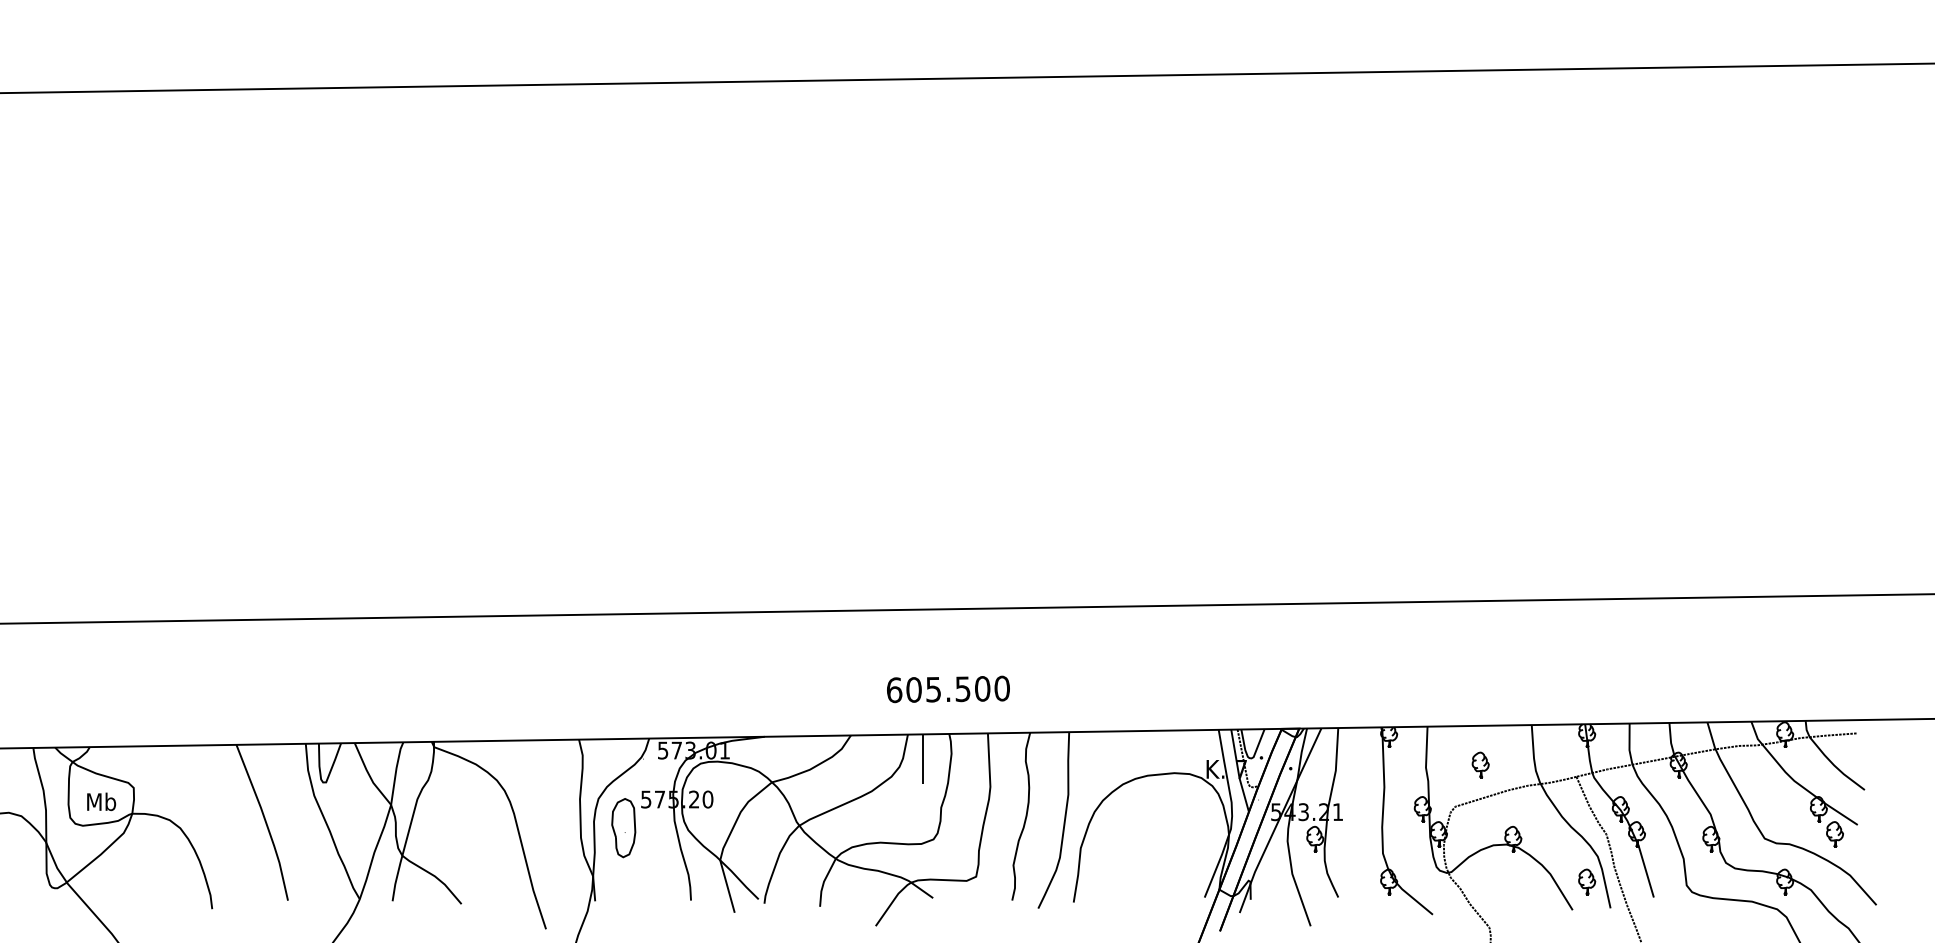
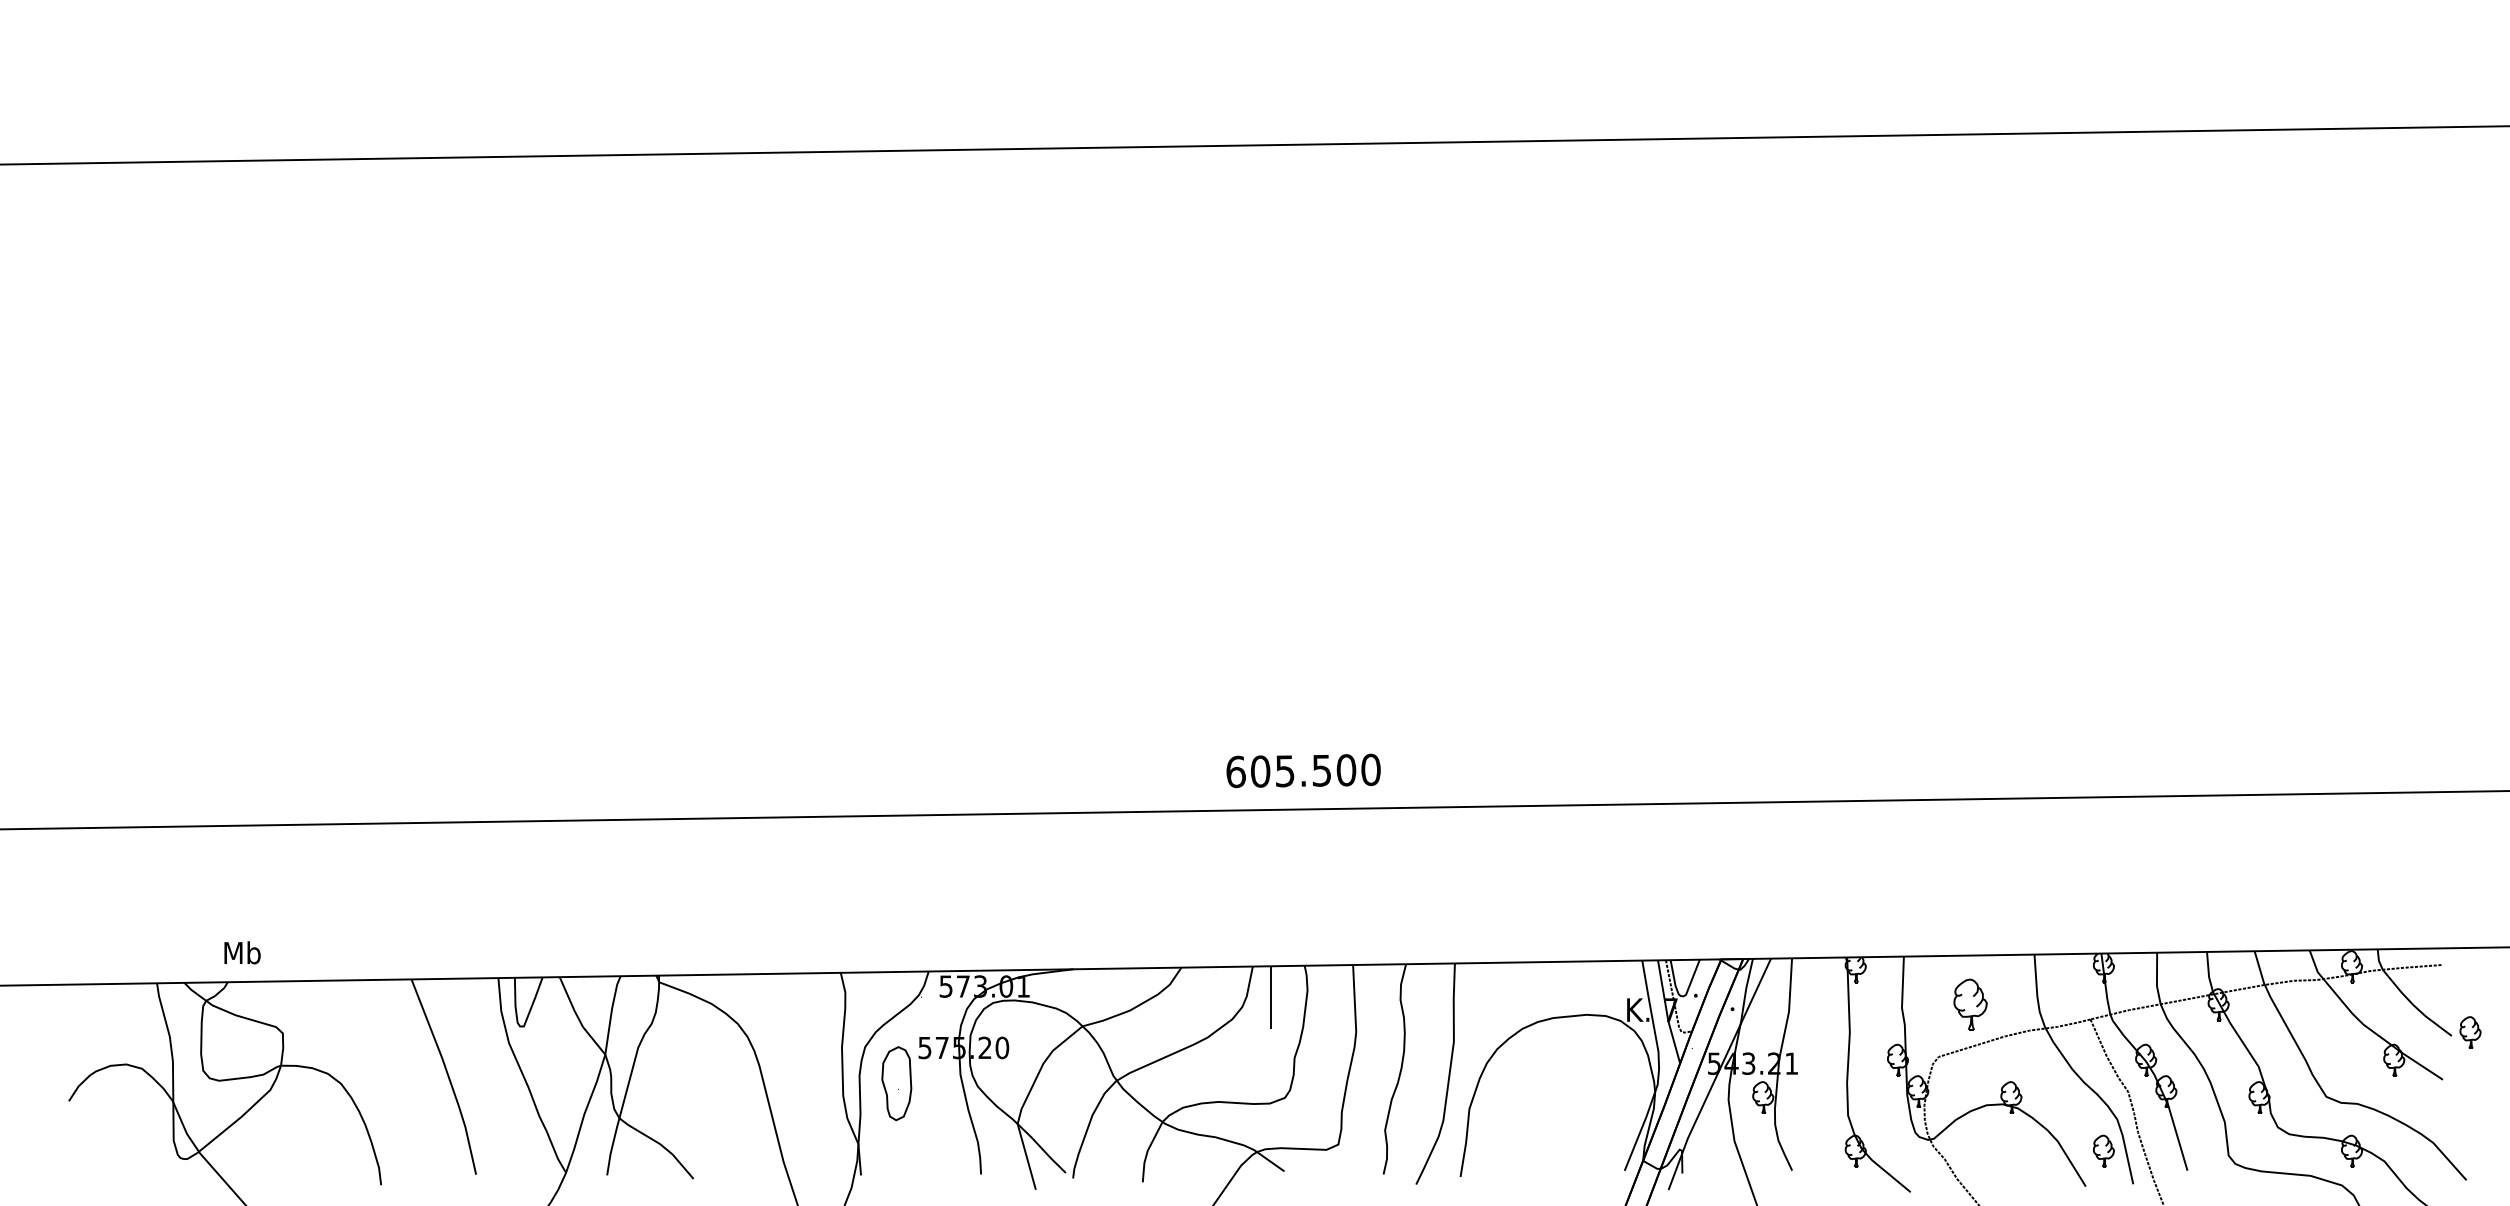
text: (948, 689) -> (1303, 770), moved
part: (1480, 764) -> (1970, 1004), size x1.6
text: (101, 801) -> (242, 952), moved
part: (1835, 834) -> (2470, 1032), moved

